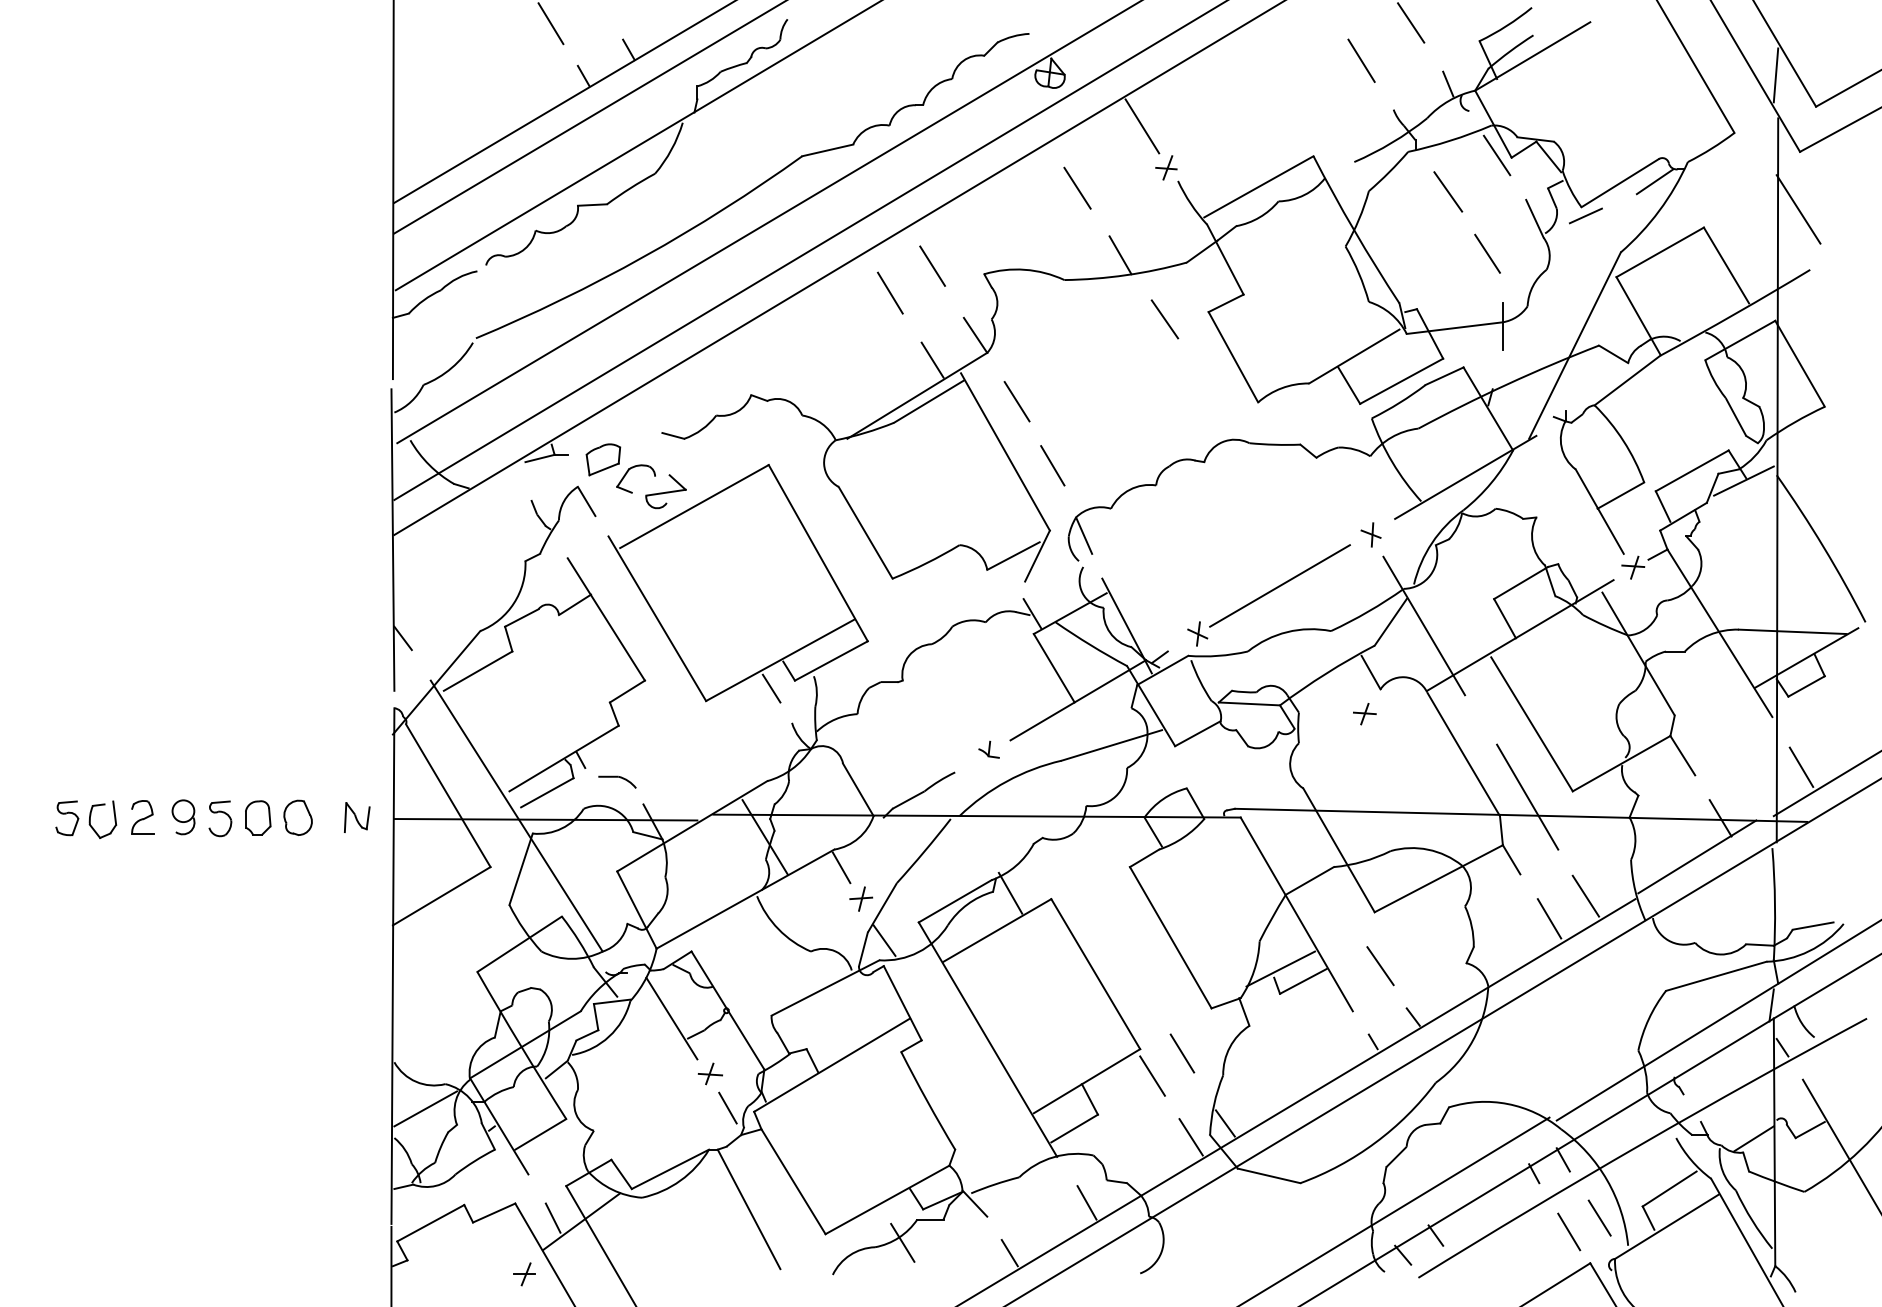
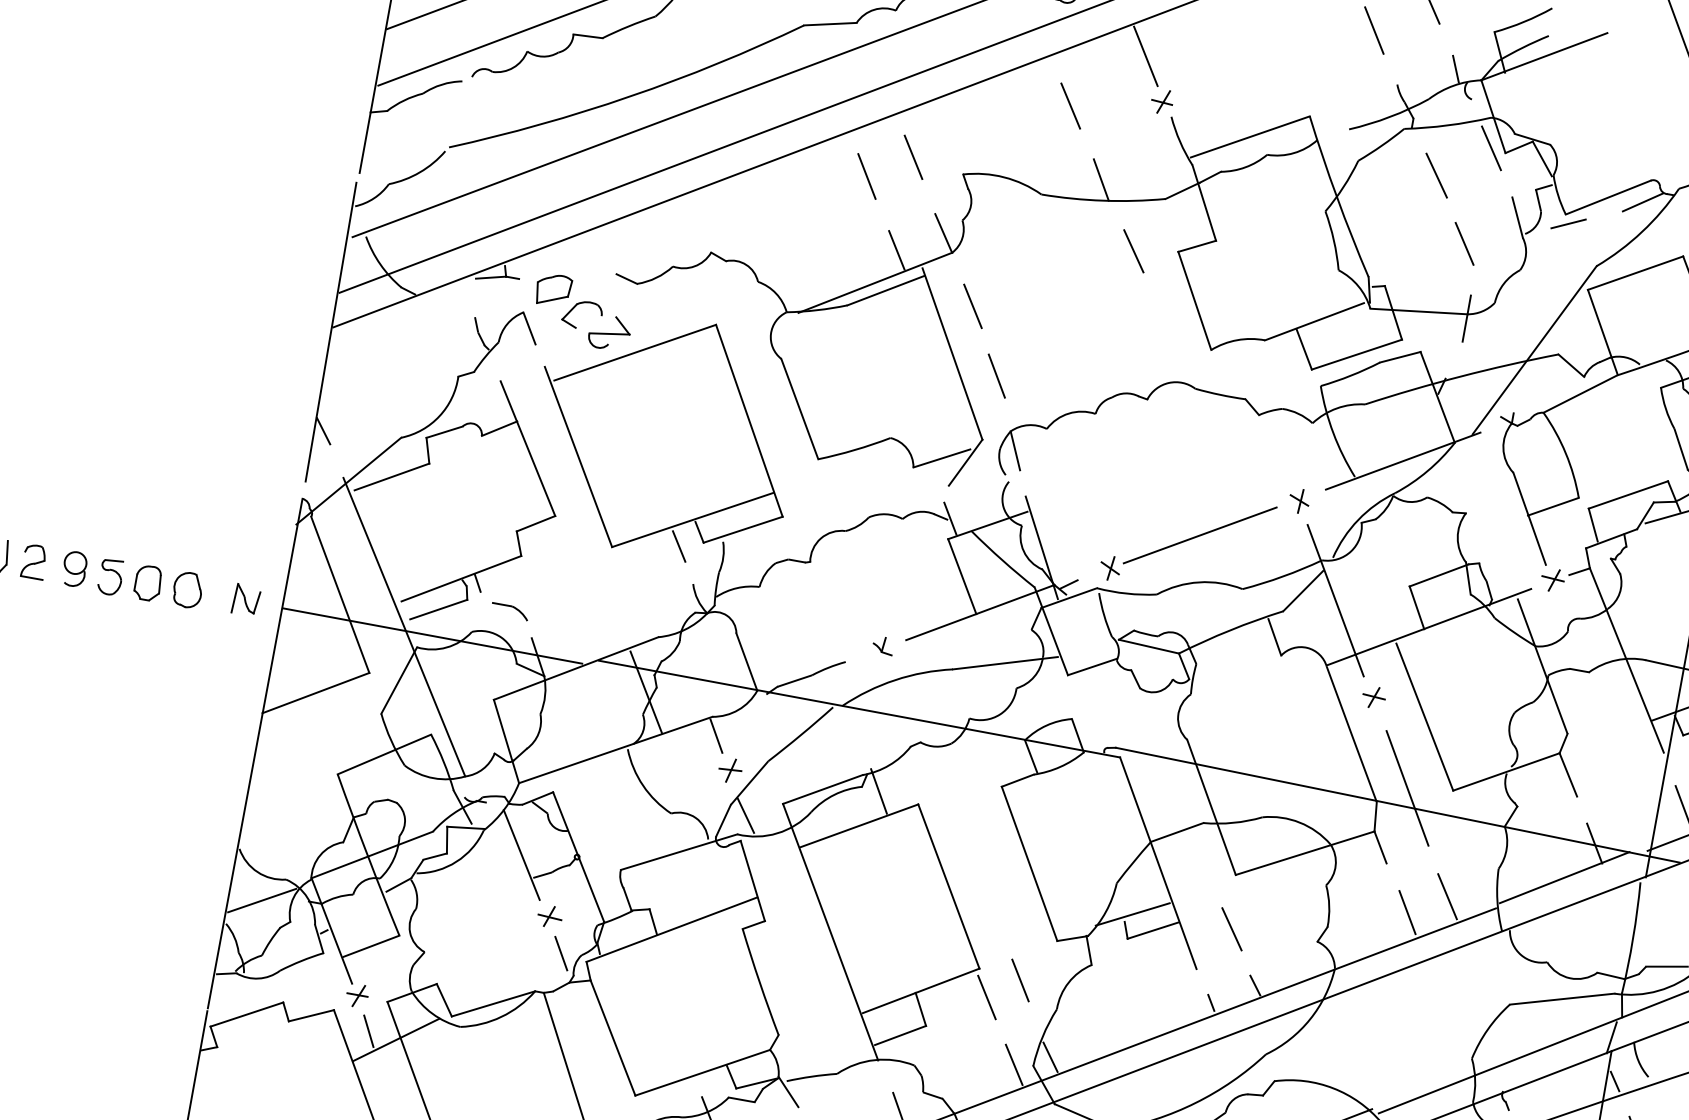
part: (1364, 714) -> (1373, 697), moved
part: (524, 1274) -> (357, 995), moved

